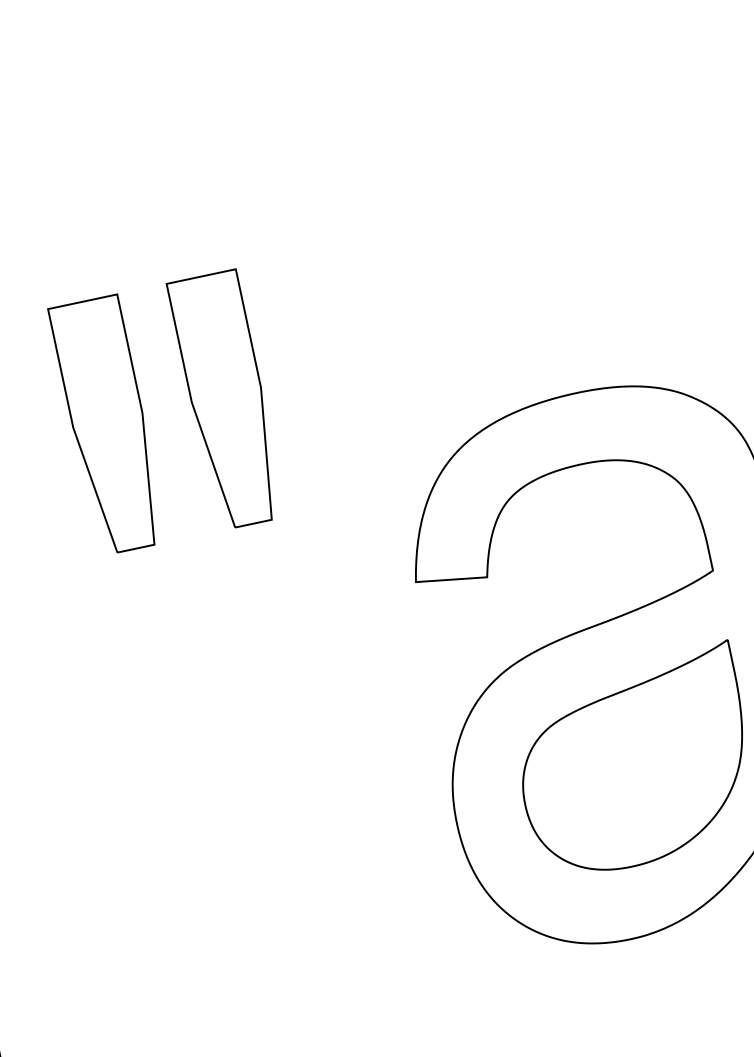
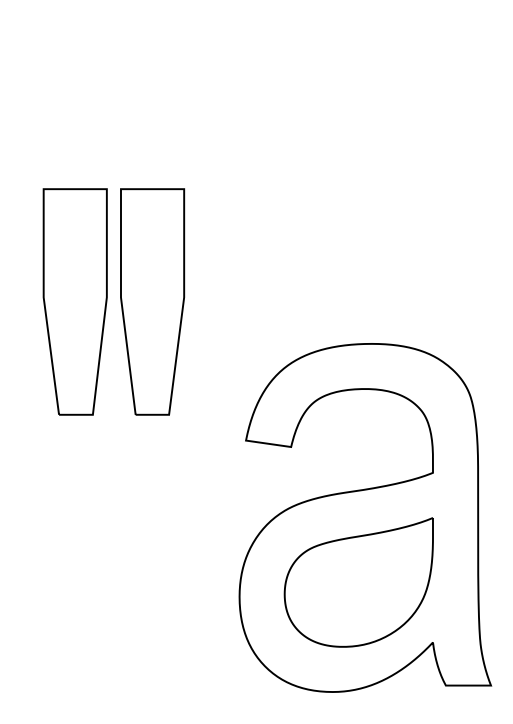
part: (227, 399) -> (152, 301), size x1.4
part: (107, 424) -> (74, 301), size x1.4

